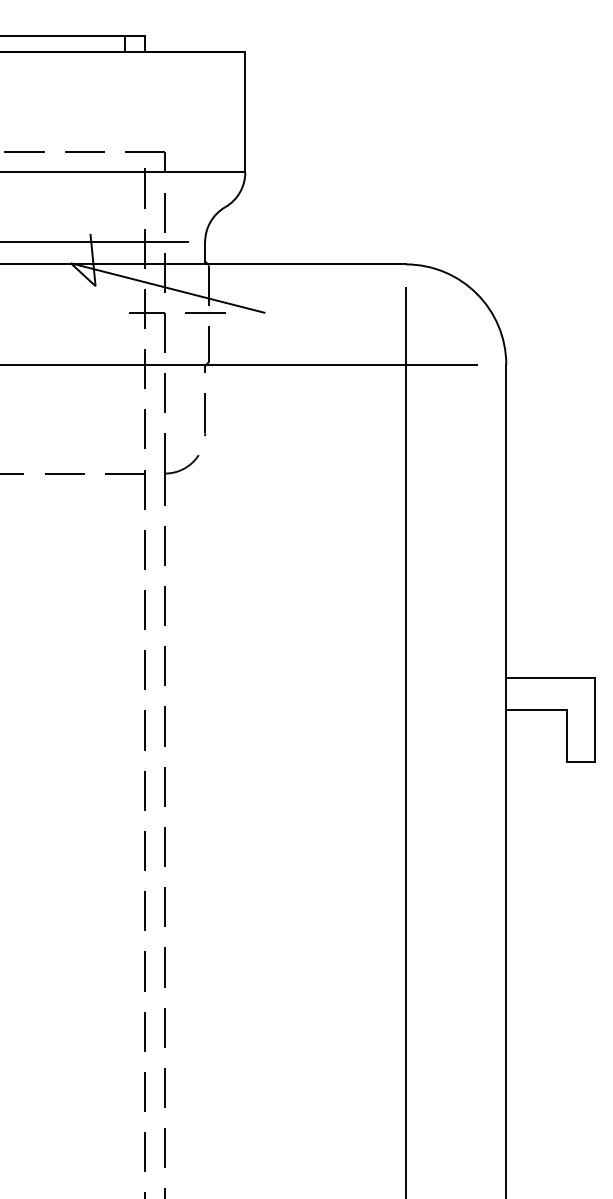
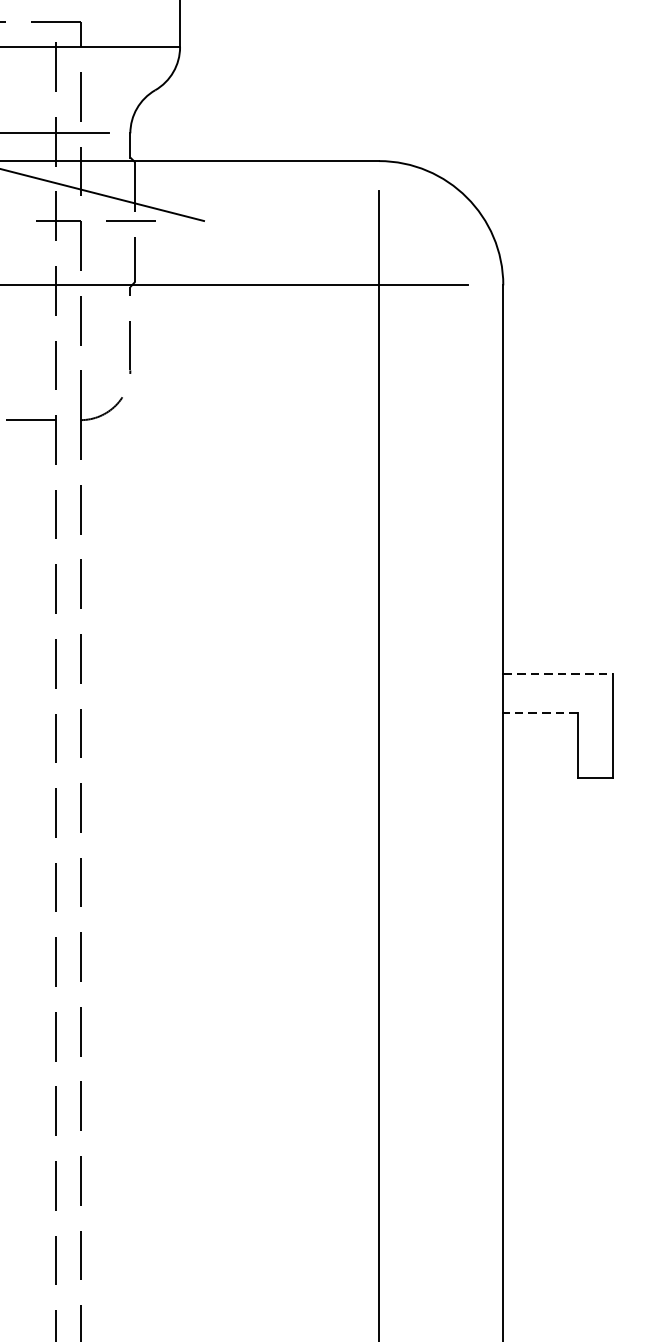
line: (550, 678) -> (558, 673), solid -> dashed
line: (535, 710) -> (539, 713), solid -> dashed

